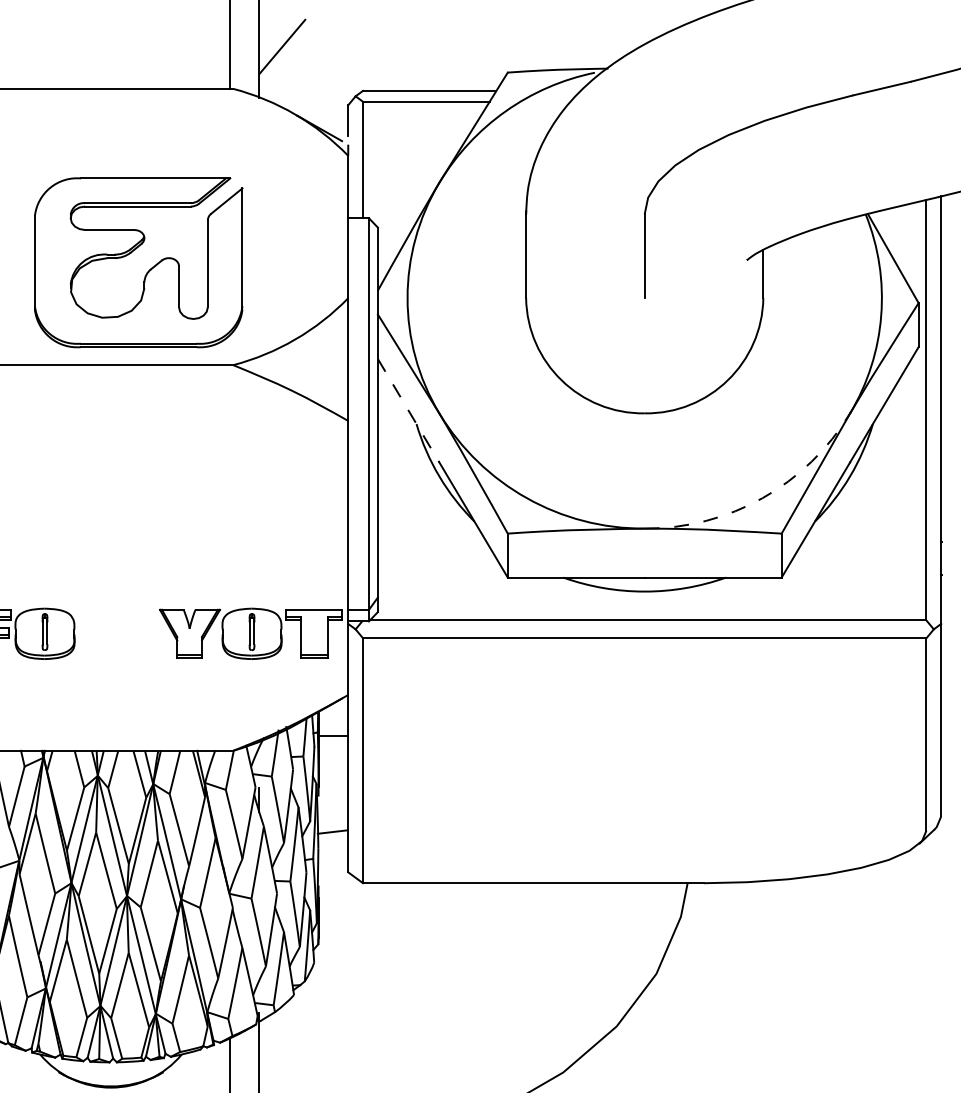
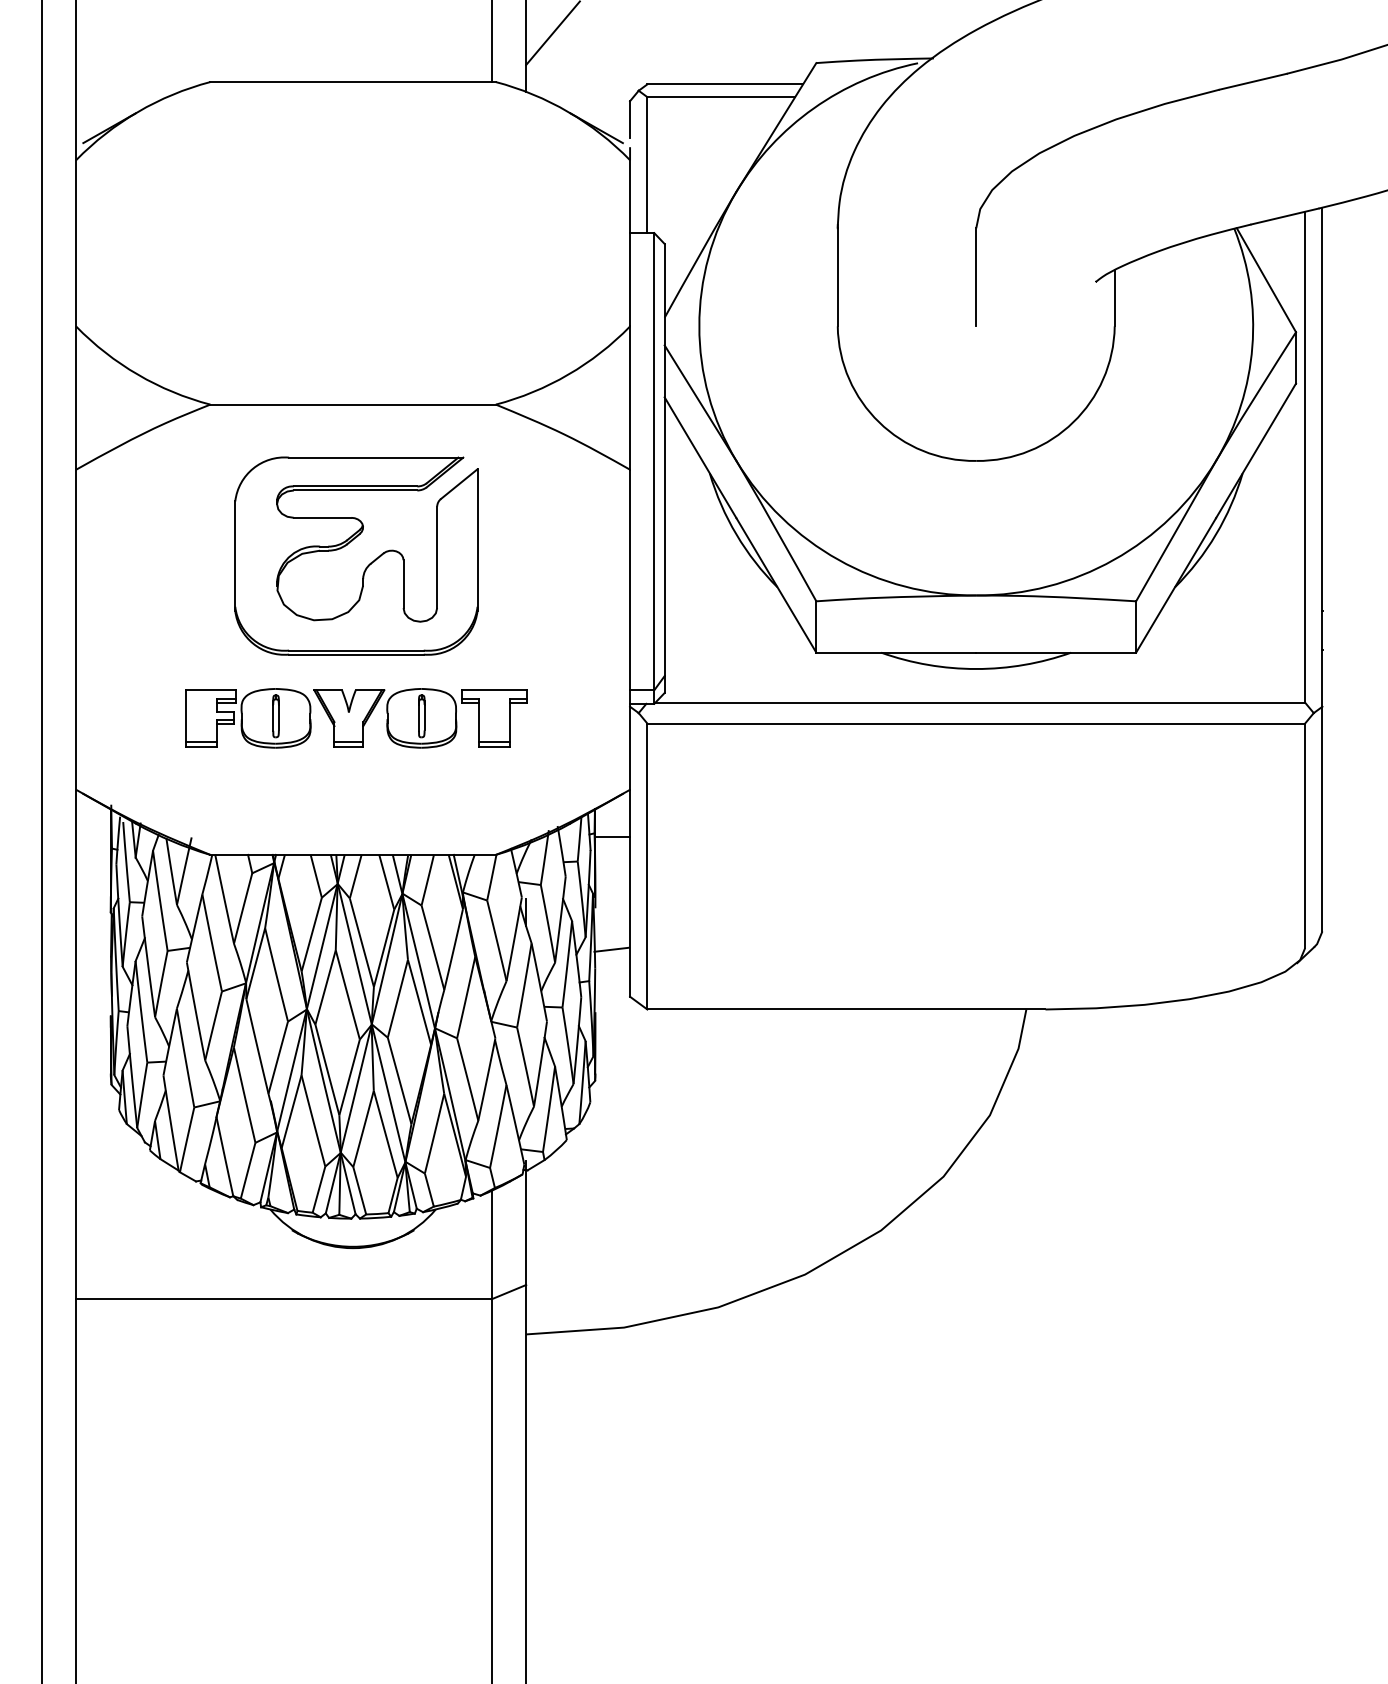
part: (131, 253) -> (347, 545), moved
line: (408, 411) -> (700, 458), dashed -> solid
arc: (762, 497) -> (1113, 559), dashed -> solid
part: (250, 633) -> (420, 718), moved

